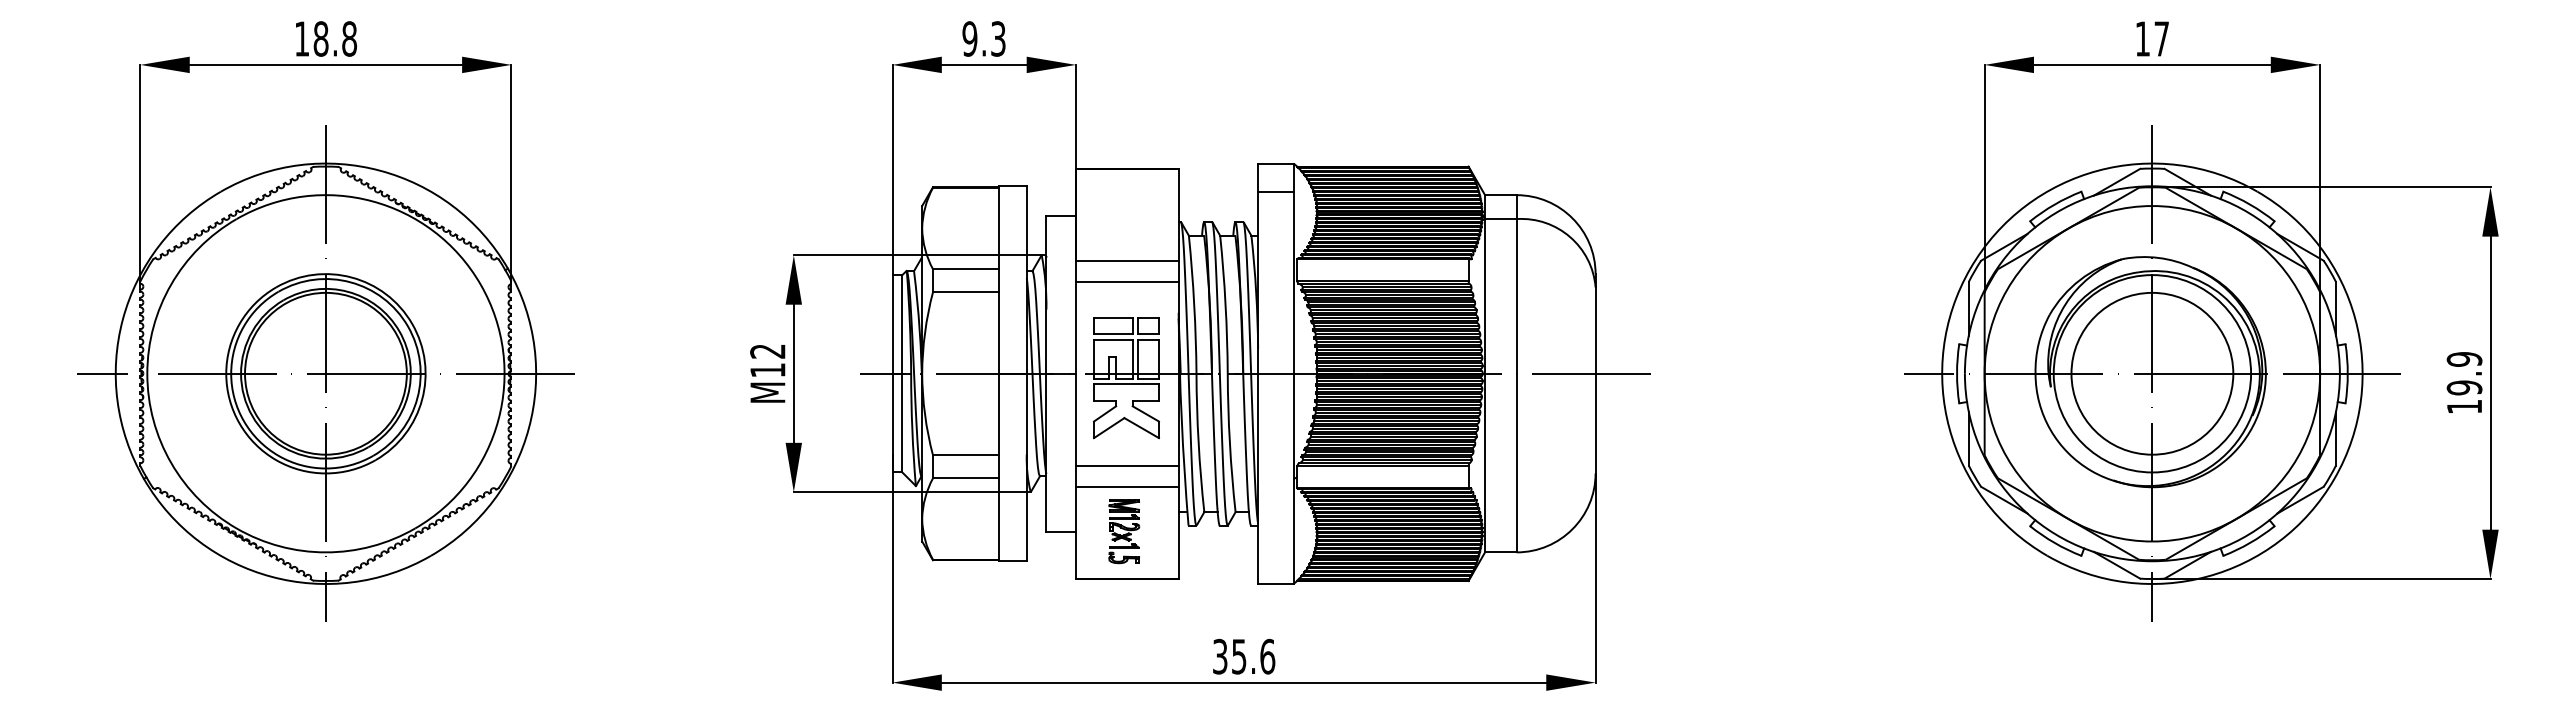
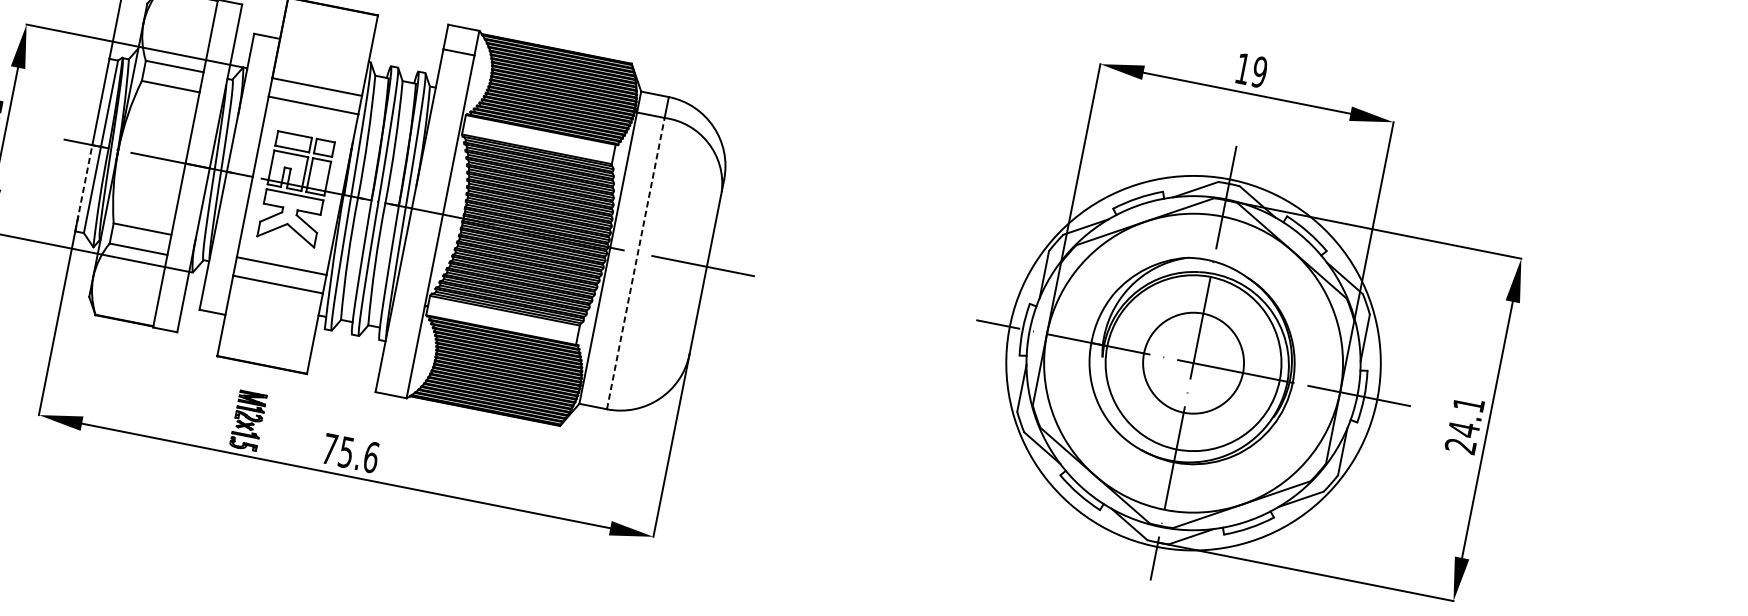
text: (2161, 38) -> (1259, 71), 17 -> 19
circle: (2152, 373) -> (1193, 362), size x0.7
text: (2464, 383) -> (1464, 425), 19.9 -> 24.1
line: (1516, 385) -> (635, 263), solid -> dashed
line: (892, 422) -> (83, 187), solid -> dashed
part: (1124, 531) -> (248, 421), moved
text: (1220, 656) -> (330, 449), 35.6 -> 75.6

